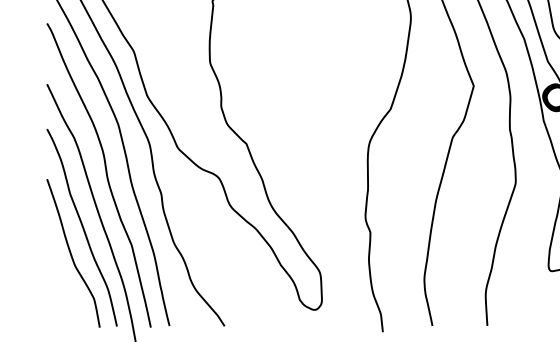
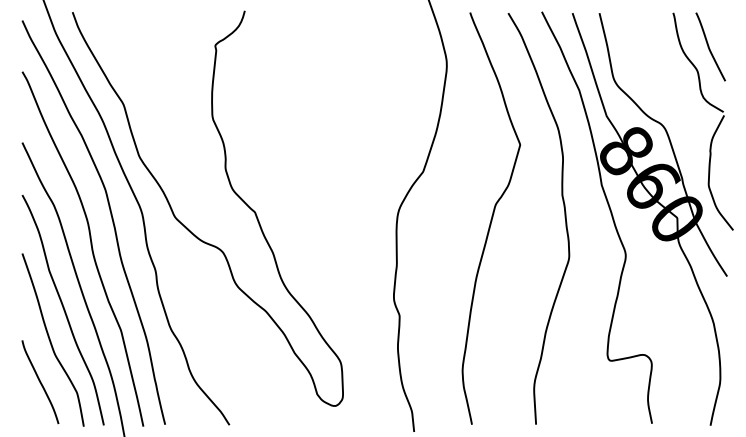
curve: (62, 288) -> (40, 381), added

